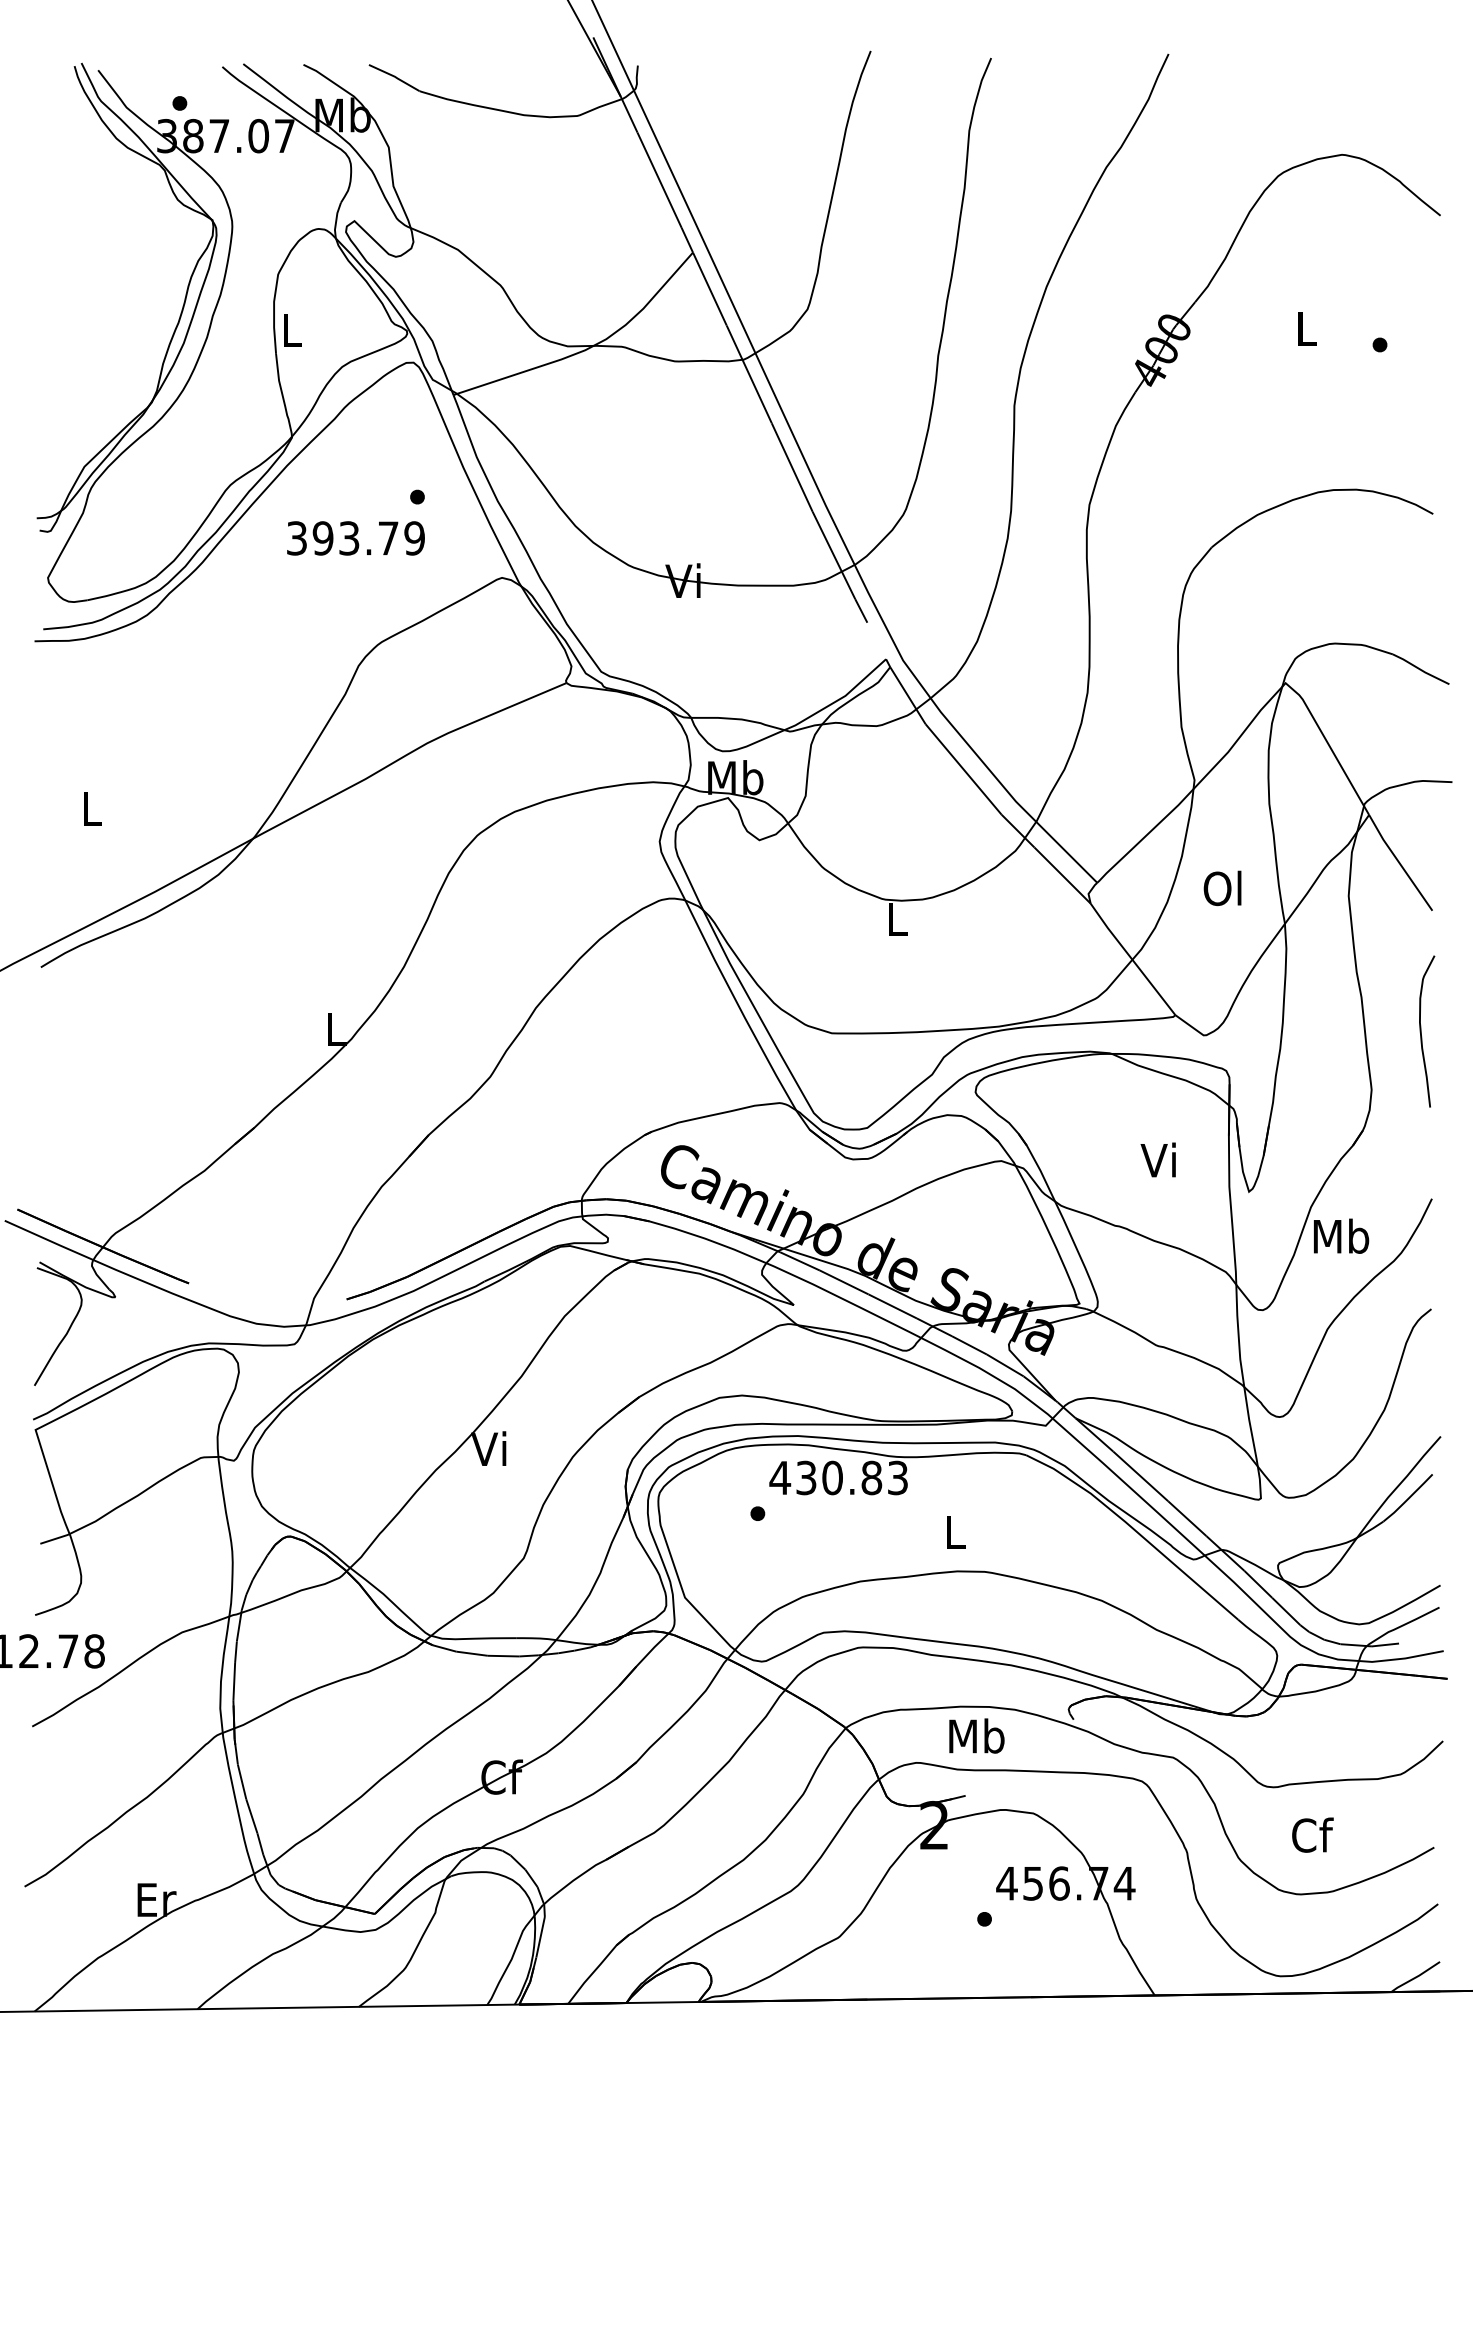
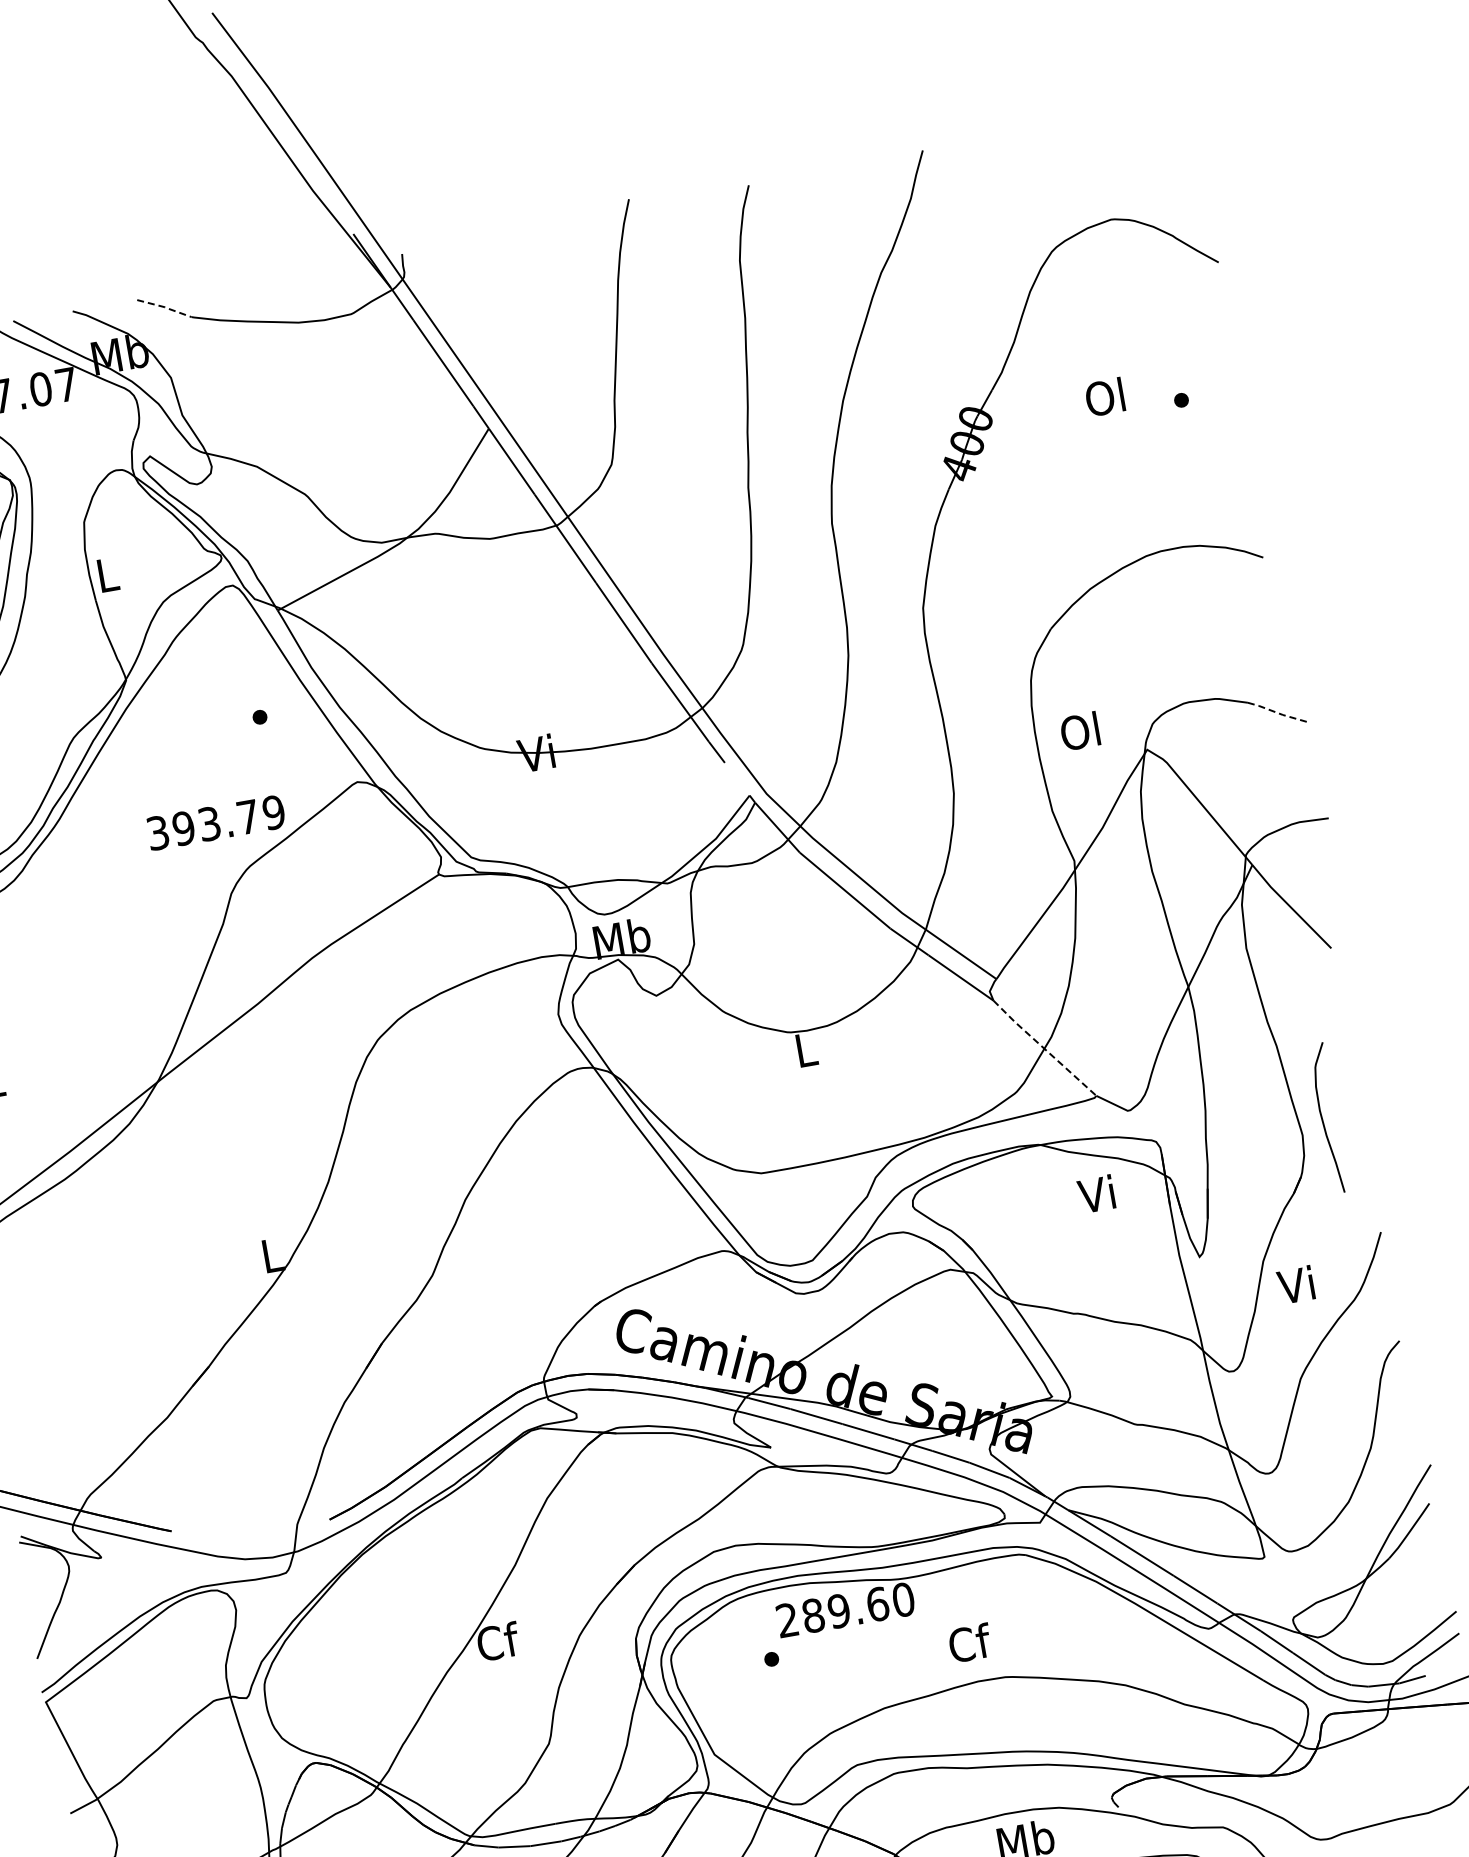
line: (395, 77) -> (165, 307), solid -> dashed
text: (1304, 328) -> (1104, 397), L -> Ol
text: (355, 538) -> (215, 822), moved
line: (1421, 669) -> (1278, 712), solid -> dashed
text: (1222, 888) -> (1079, 731), moved
line: (1132, 959) -> (1044, 1048), solid -> dashed
curve: (1421, 1031) -> (1322, 1119), moved
text: (1157, 1159) -> (1095, 1193), moved
text: (1341, 1235) -> (1298, 1283), Mb -> Vi
text: (491, 1448) -> (498, 1641), Vi -> Cf
text: (838, 1477) -> (844, 1609), 430.83 -> 289.60
text: (955, 1531) -> (969, 1642), L -> Cf

